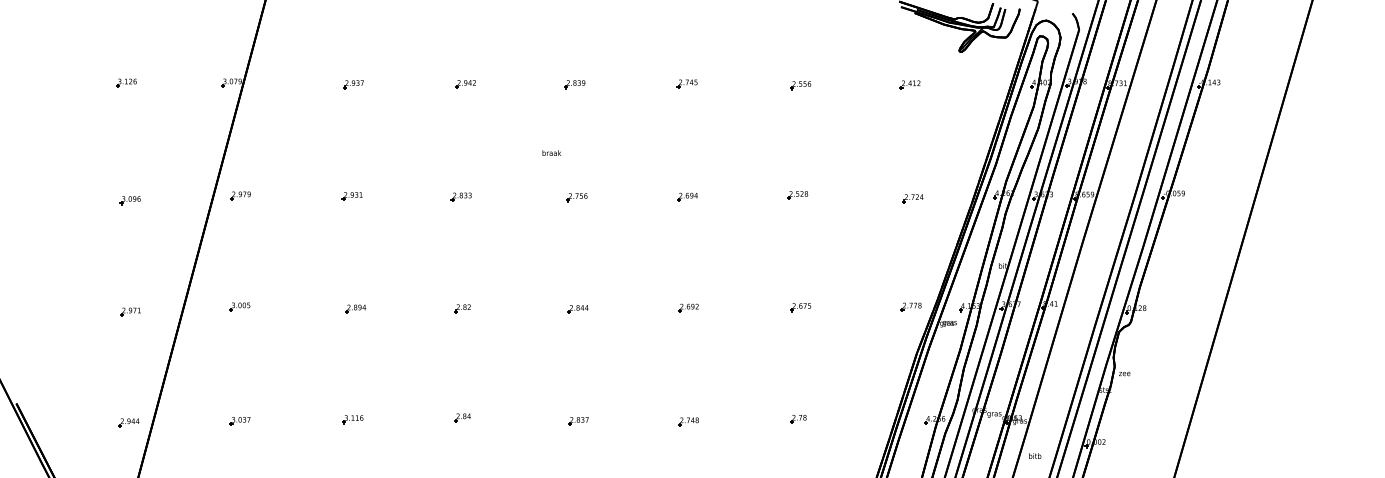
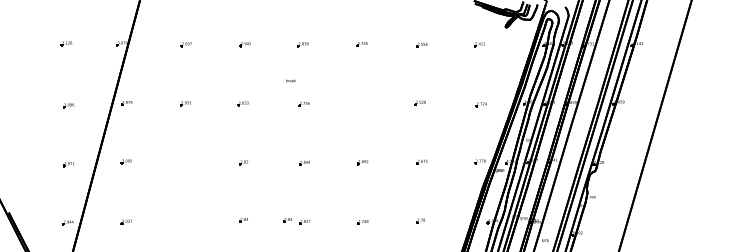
part: (685, 196) -> (361, 103), removed
part: (353, 308) -> (186, 162), removed
part: (545, 418) -> (287, 220), added
part: (351, 420) -> (185, 221), removed

